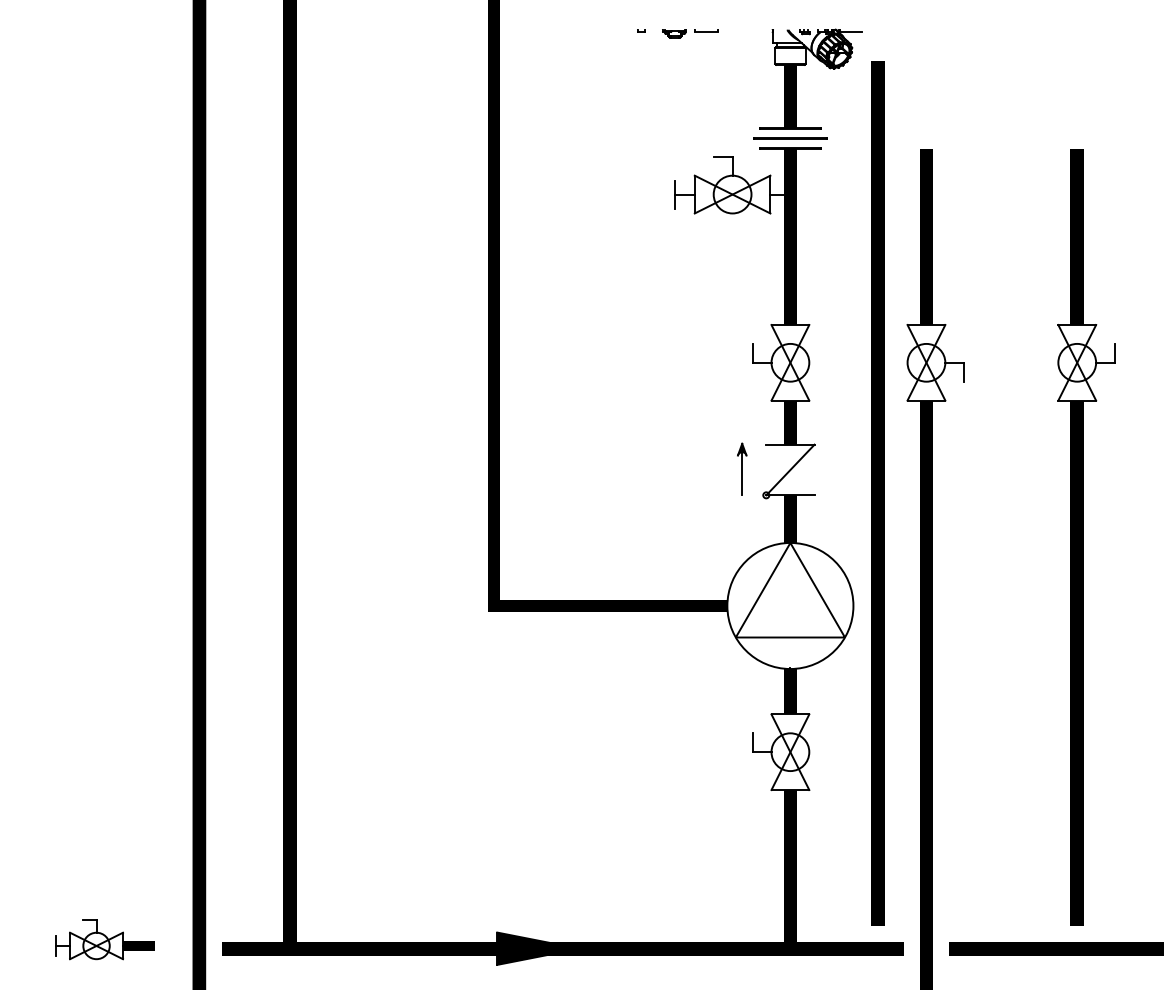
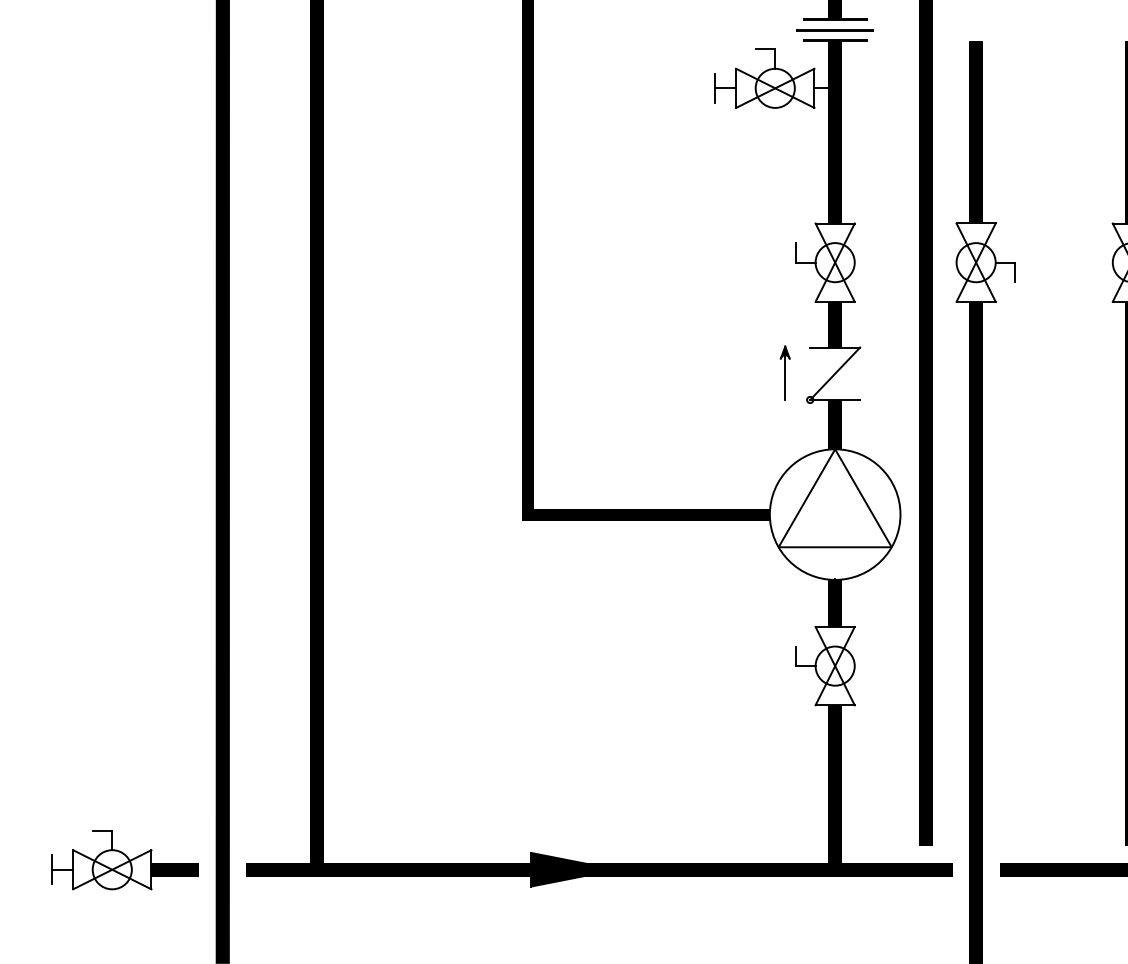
part: (105, 939) -> (125, 860), size x1.43

